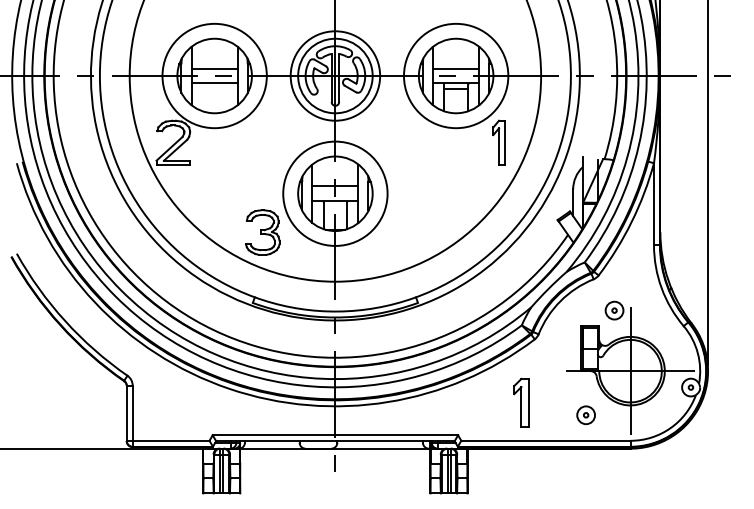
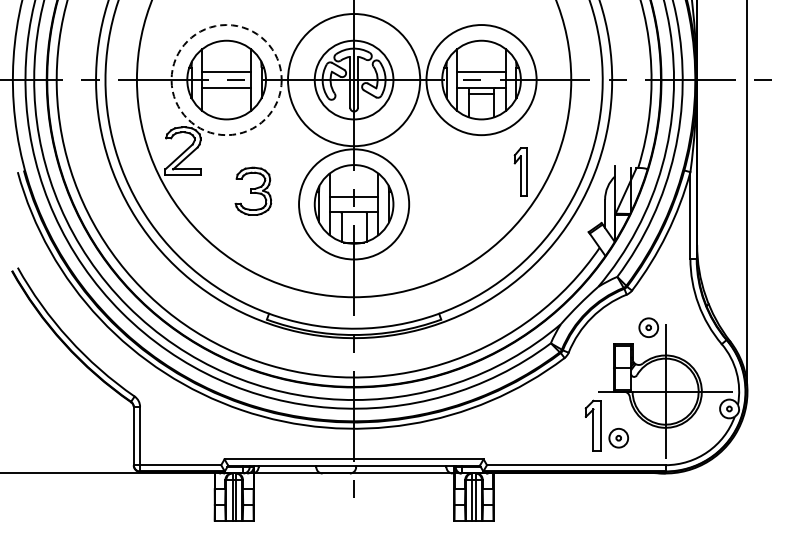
circle: (334, 75) -> (353, 79), size x1.4
circle: (214, 76) -> (226, 80), solid -> dashed
part: (498, 142) -> (520, 171), moved
part: (262, 231) -> (253, 190), moved
part: (520, 402) -> (592, 425), moved

